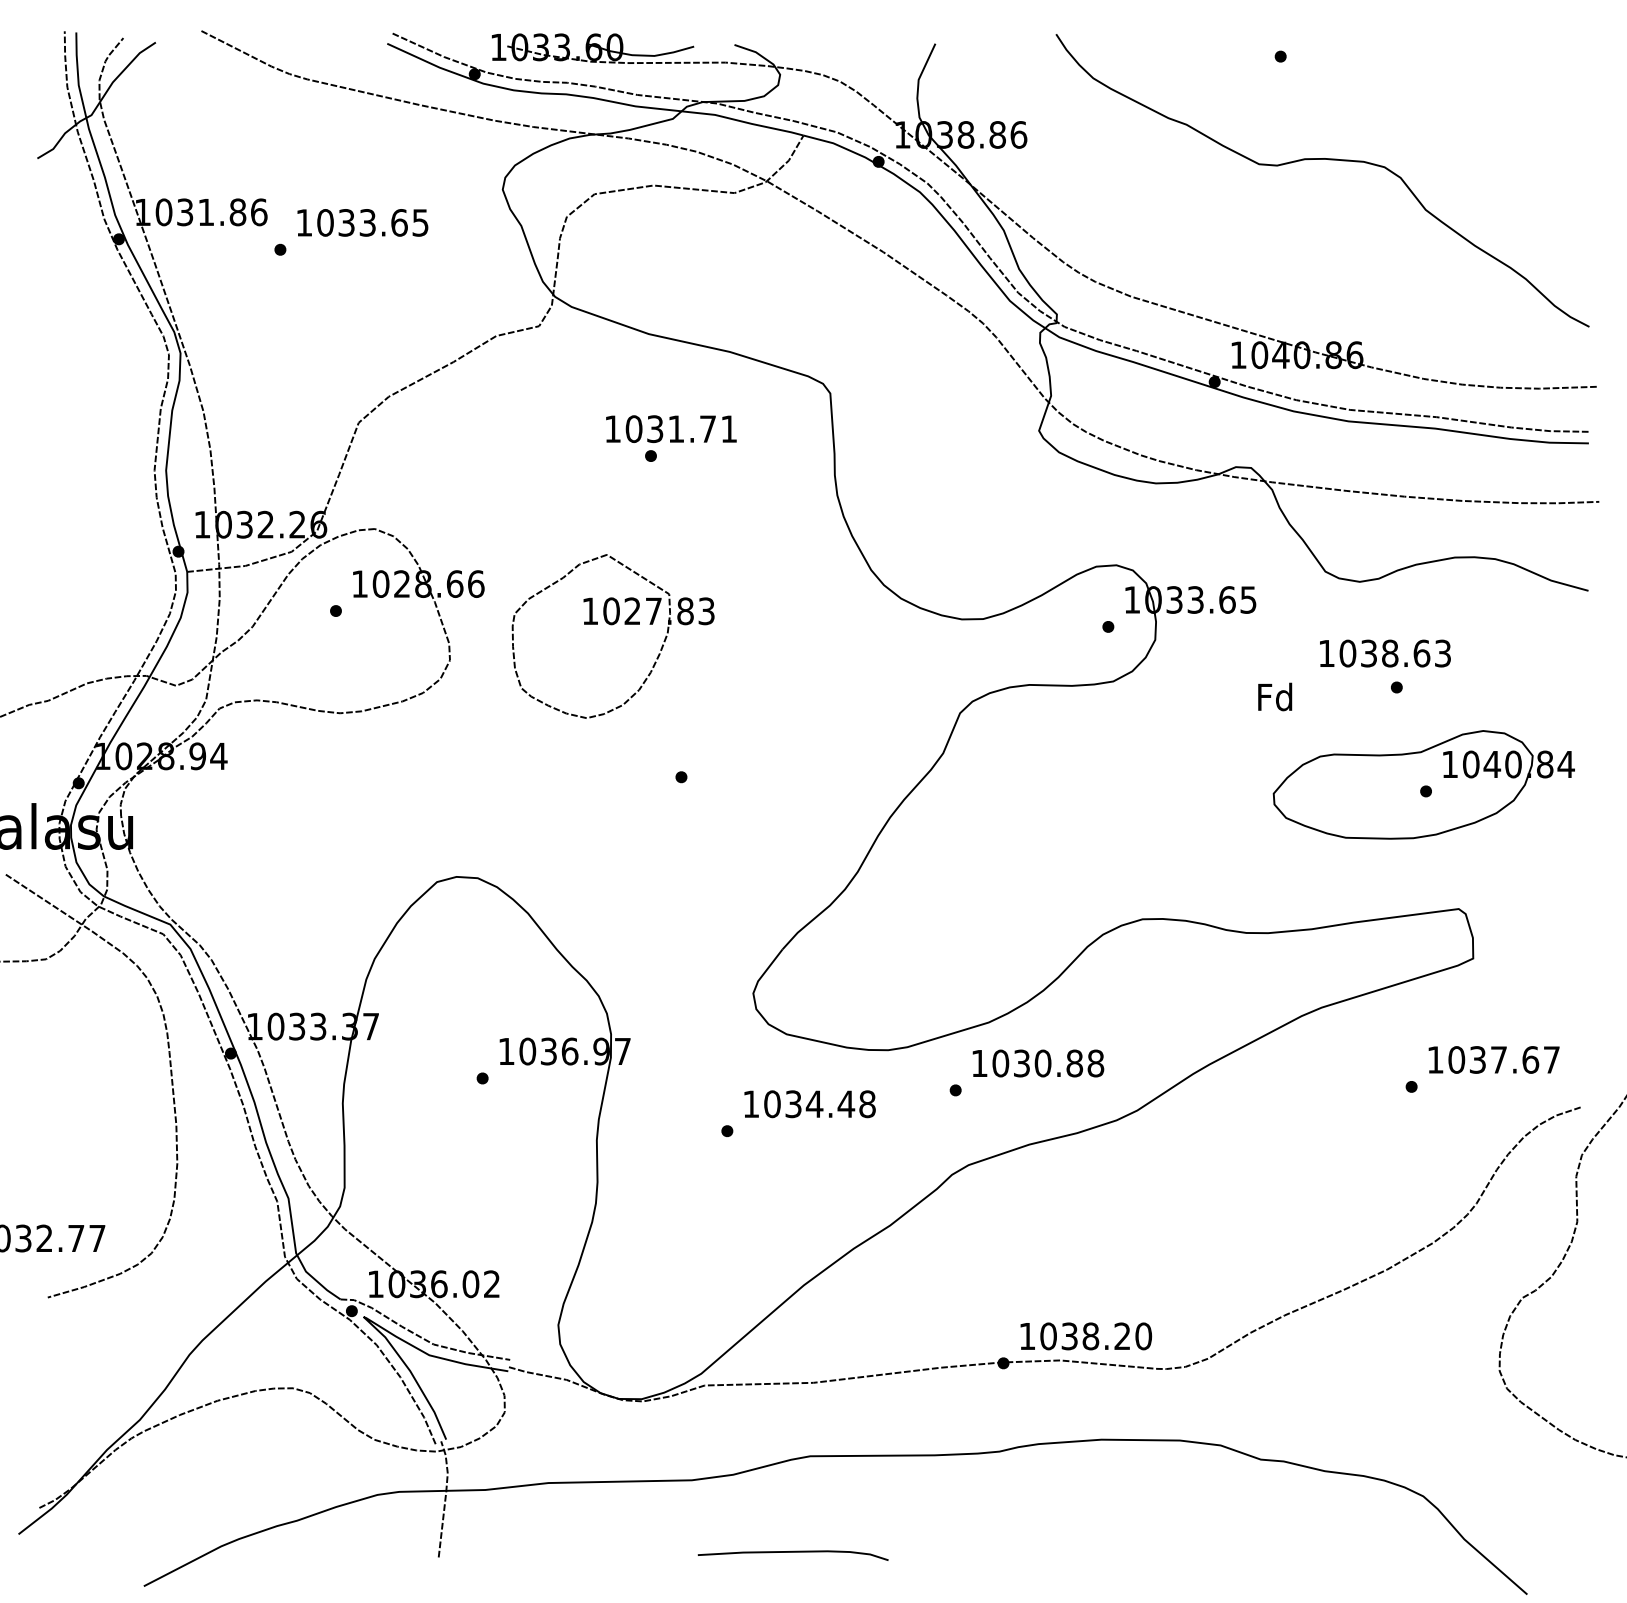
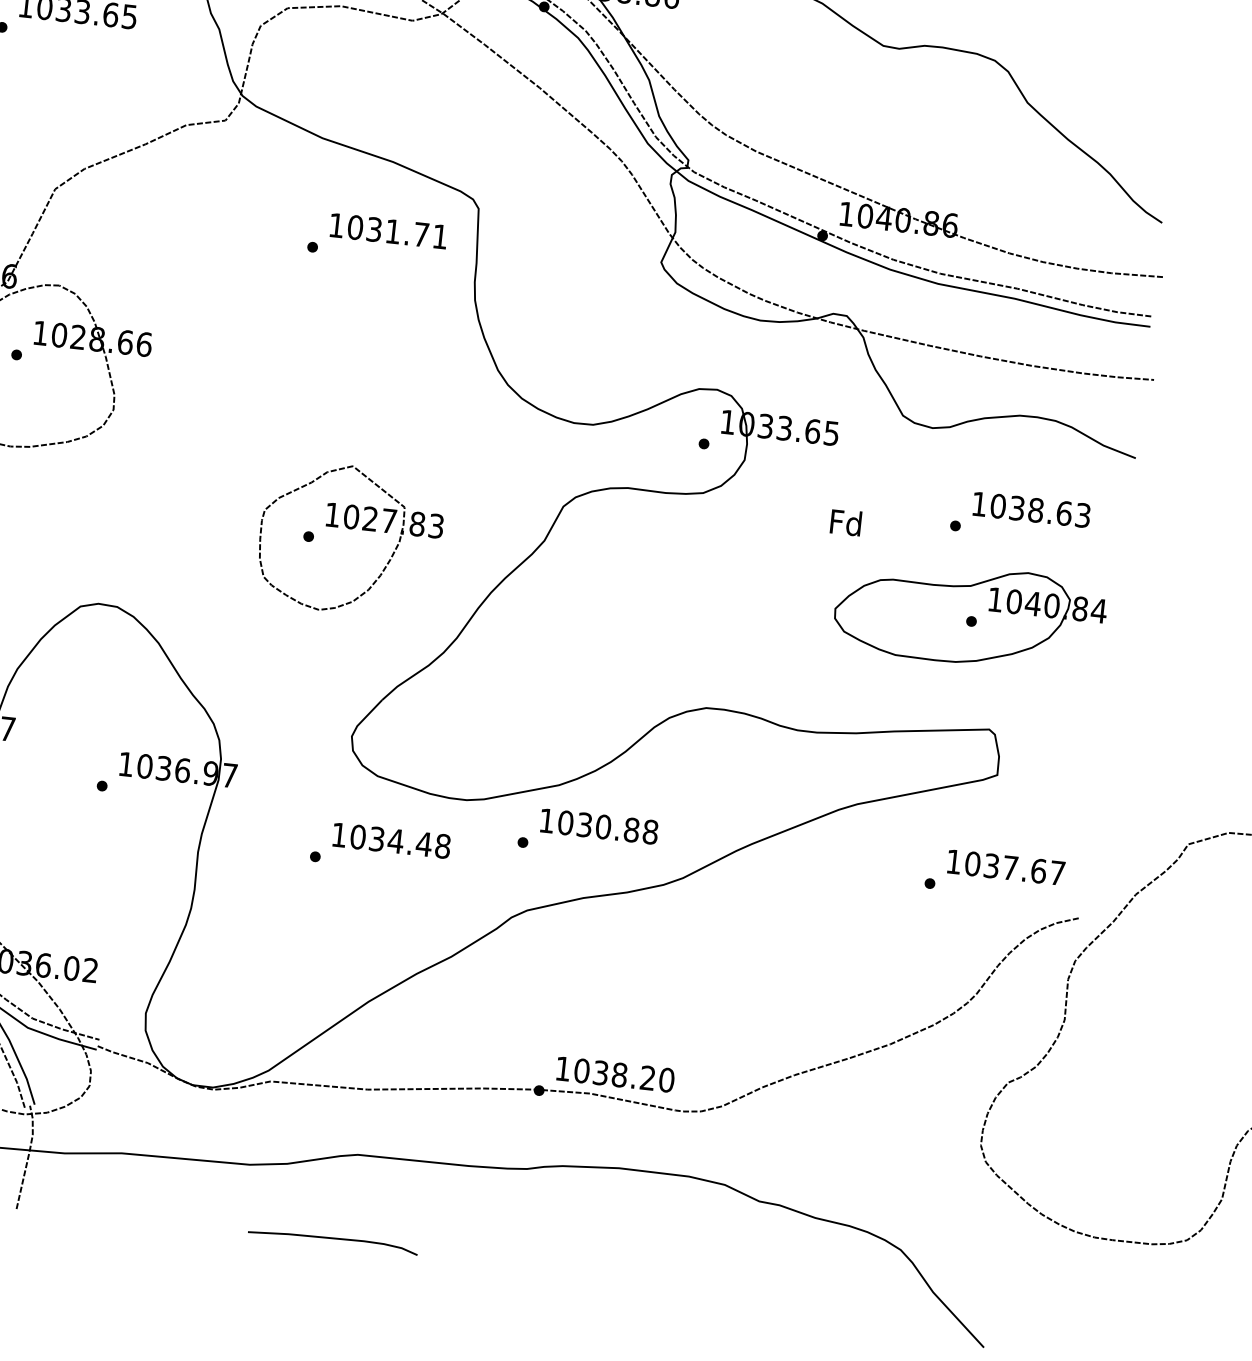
text: (671, 429) -> (388, 231), moved
part: (612, 625) -> (351, 529), moved
text: (1385, 653) -> (1031, 509), moved

